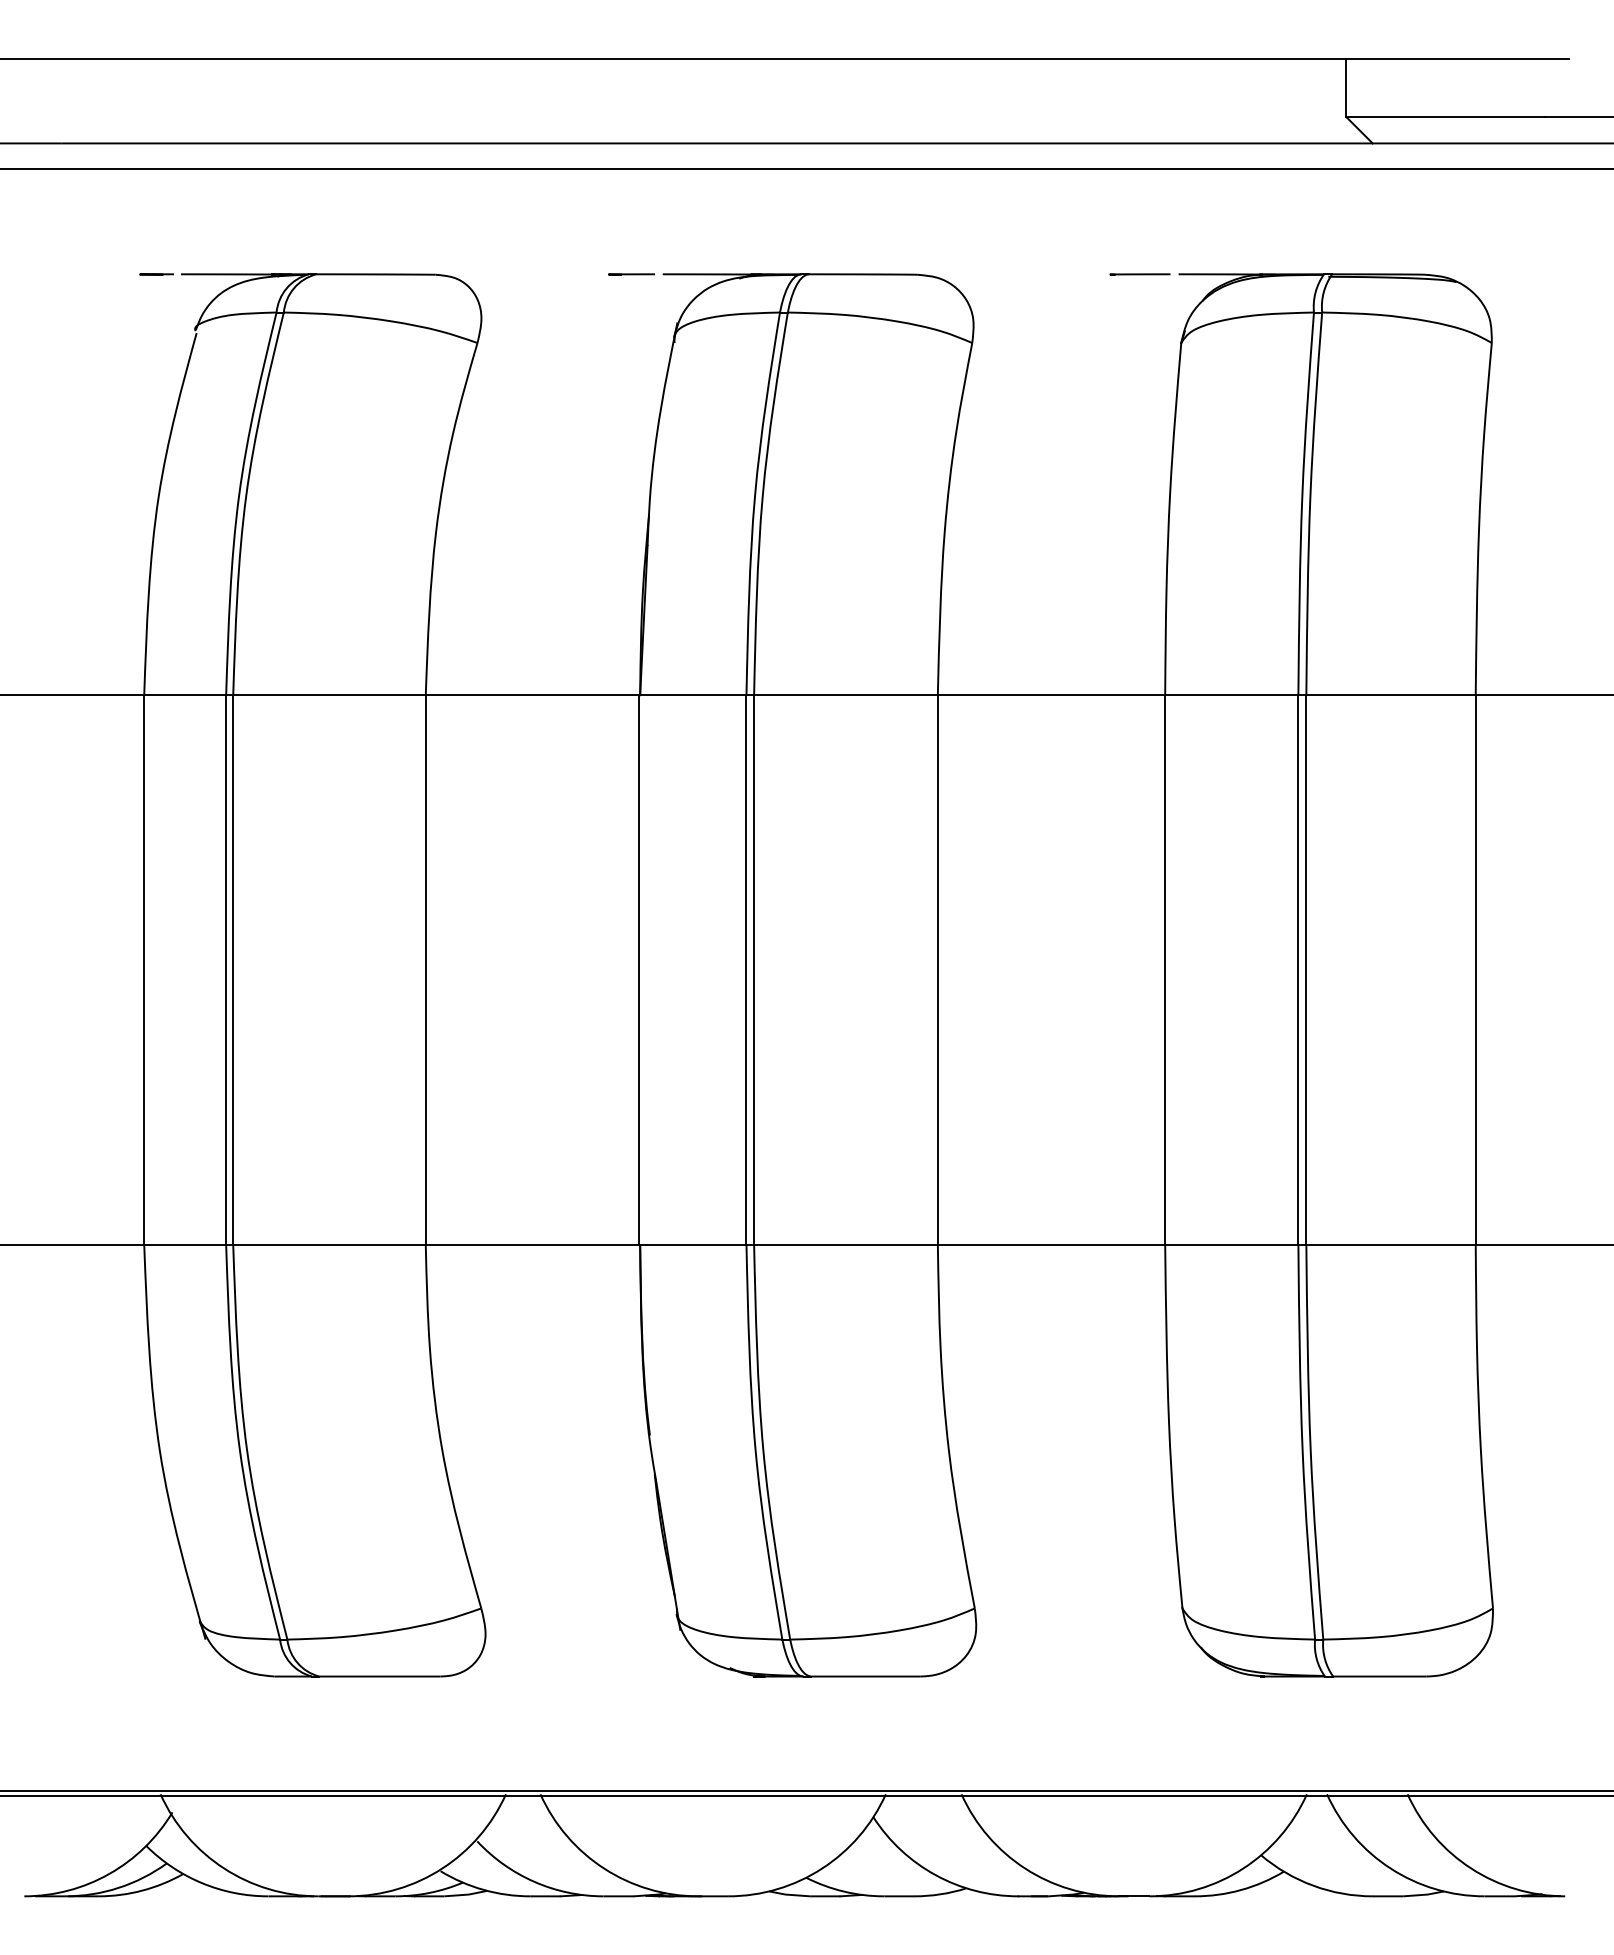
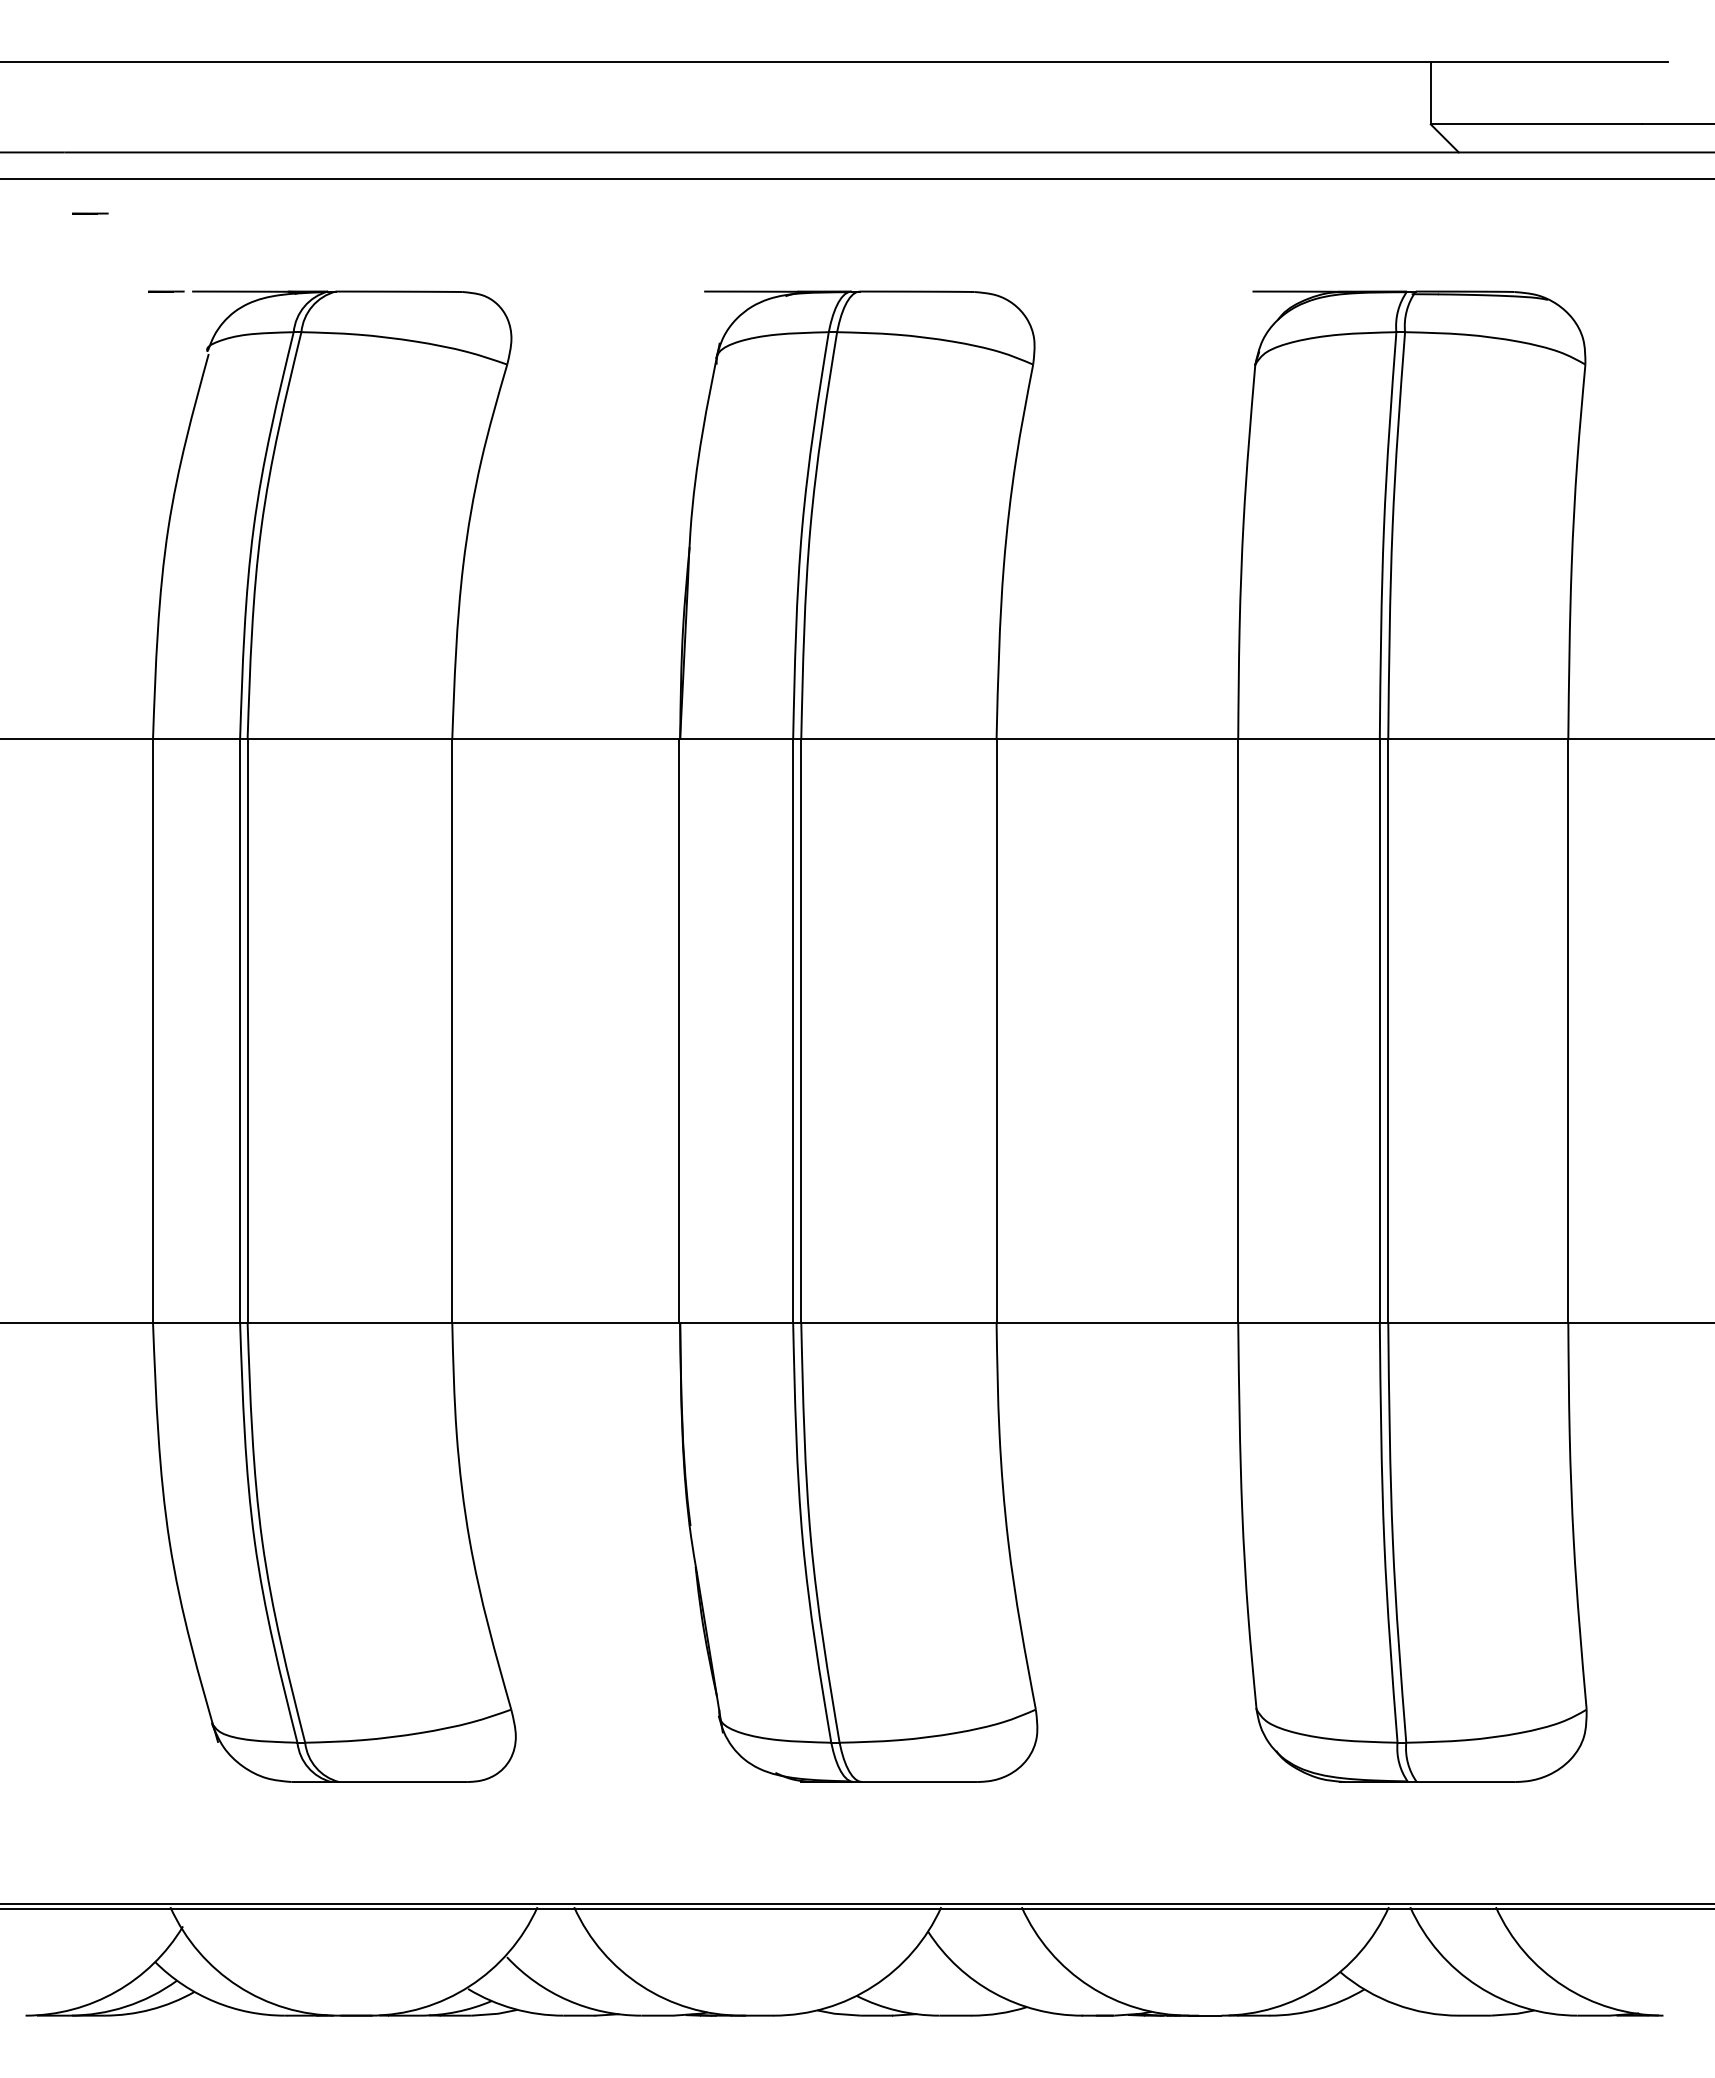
line: (85, 200) -> (90, 213), added
line: (631, 274) -> (670, 291), removed
line: (1140, 274) -> (1211, 291), removed

